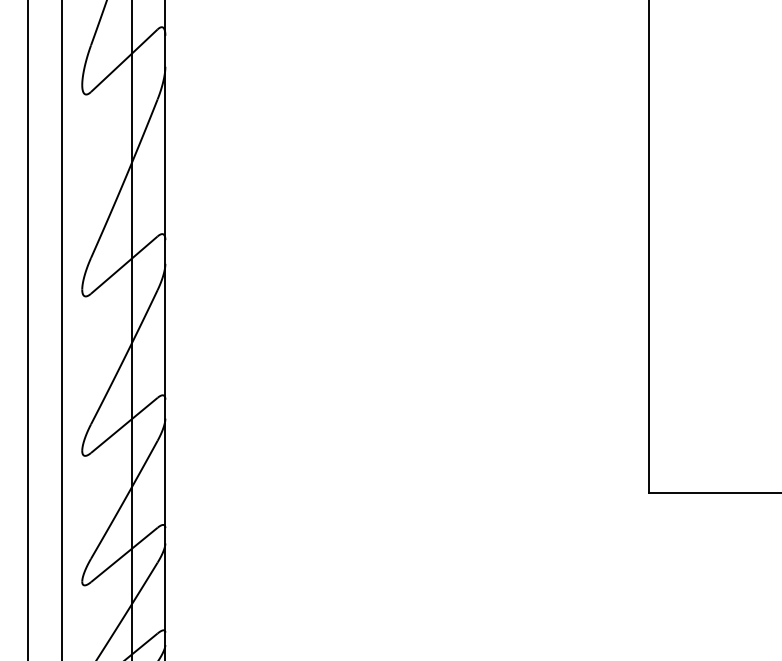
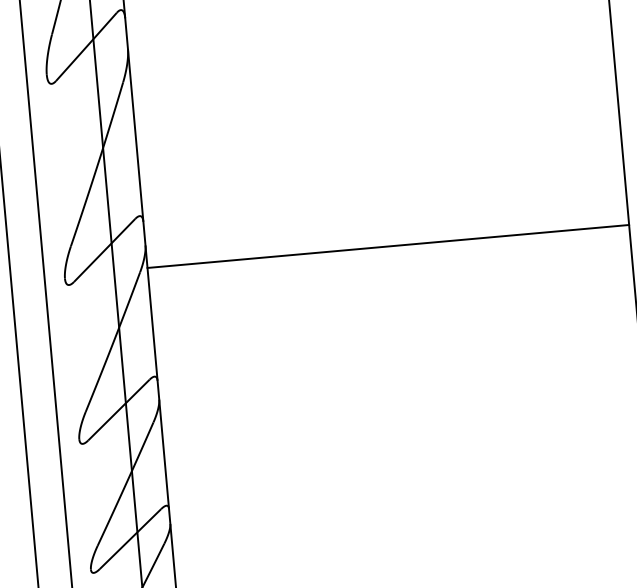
line: (406, 286) -> (387, 246), added

